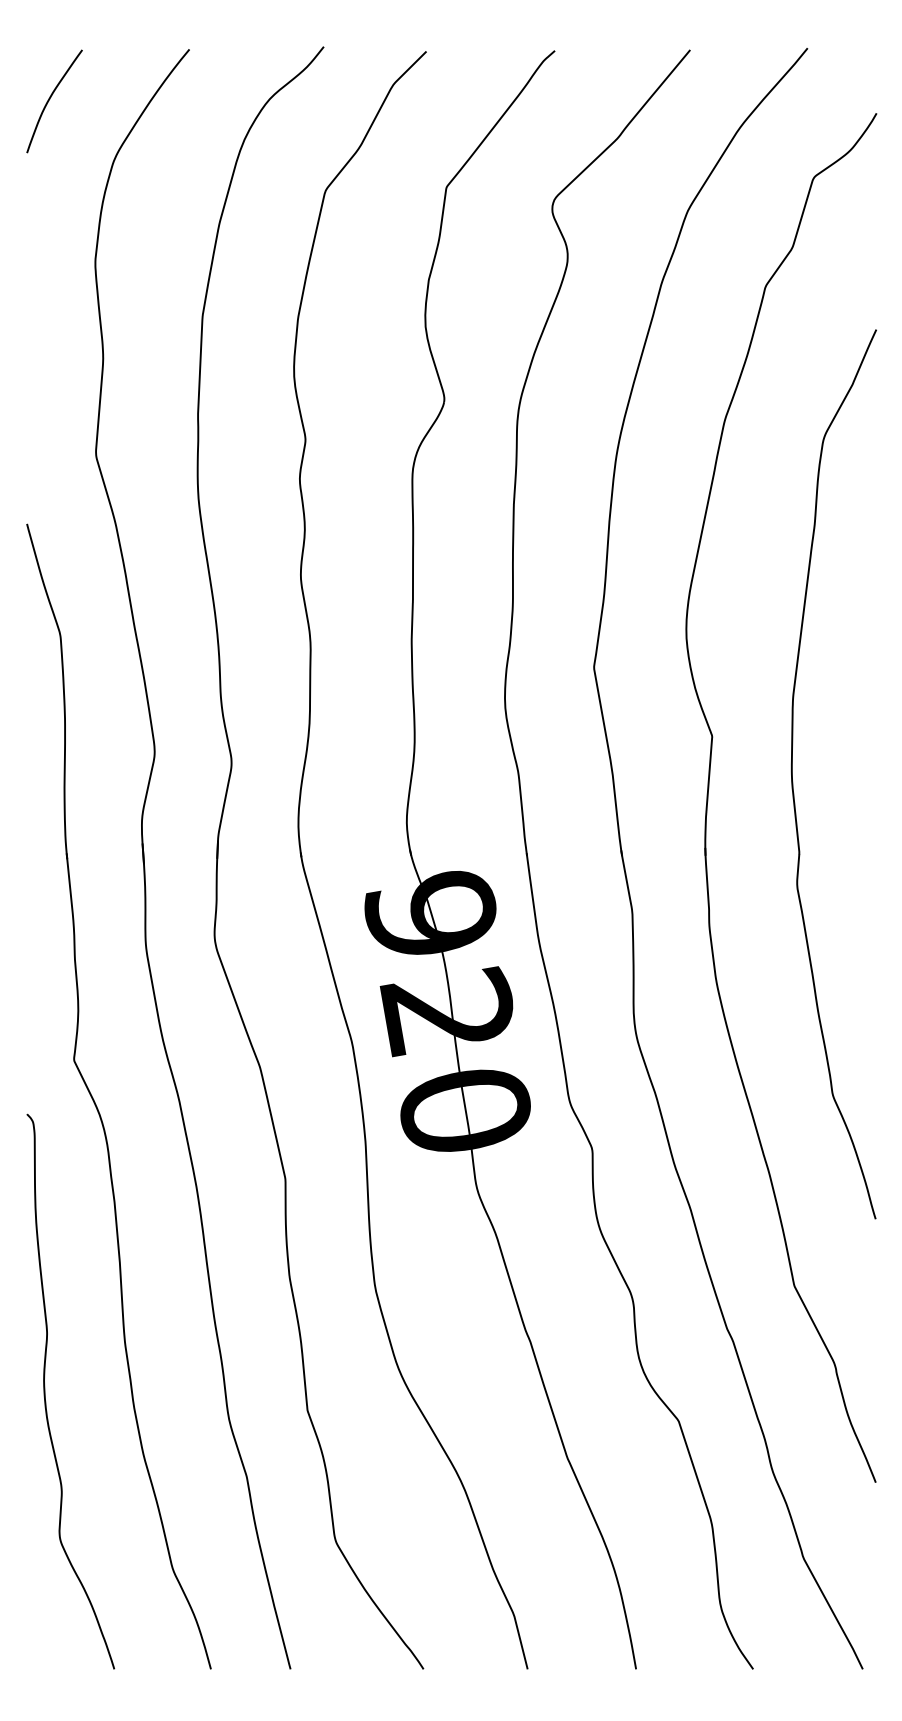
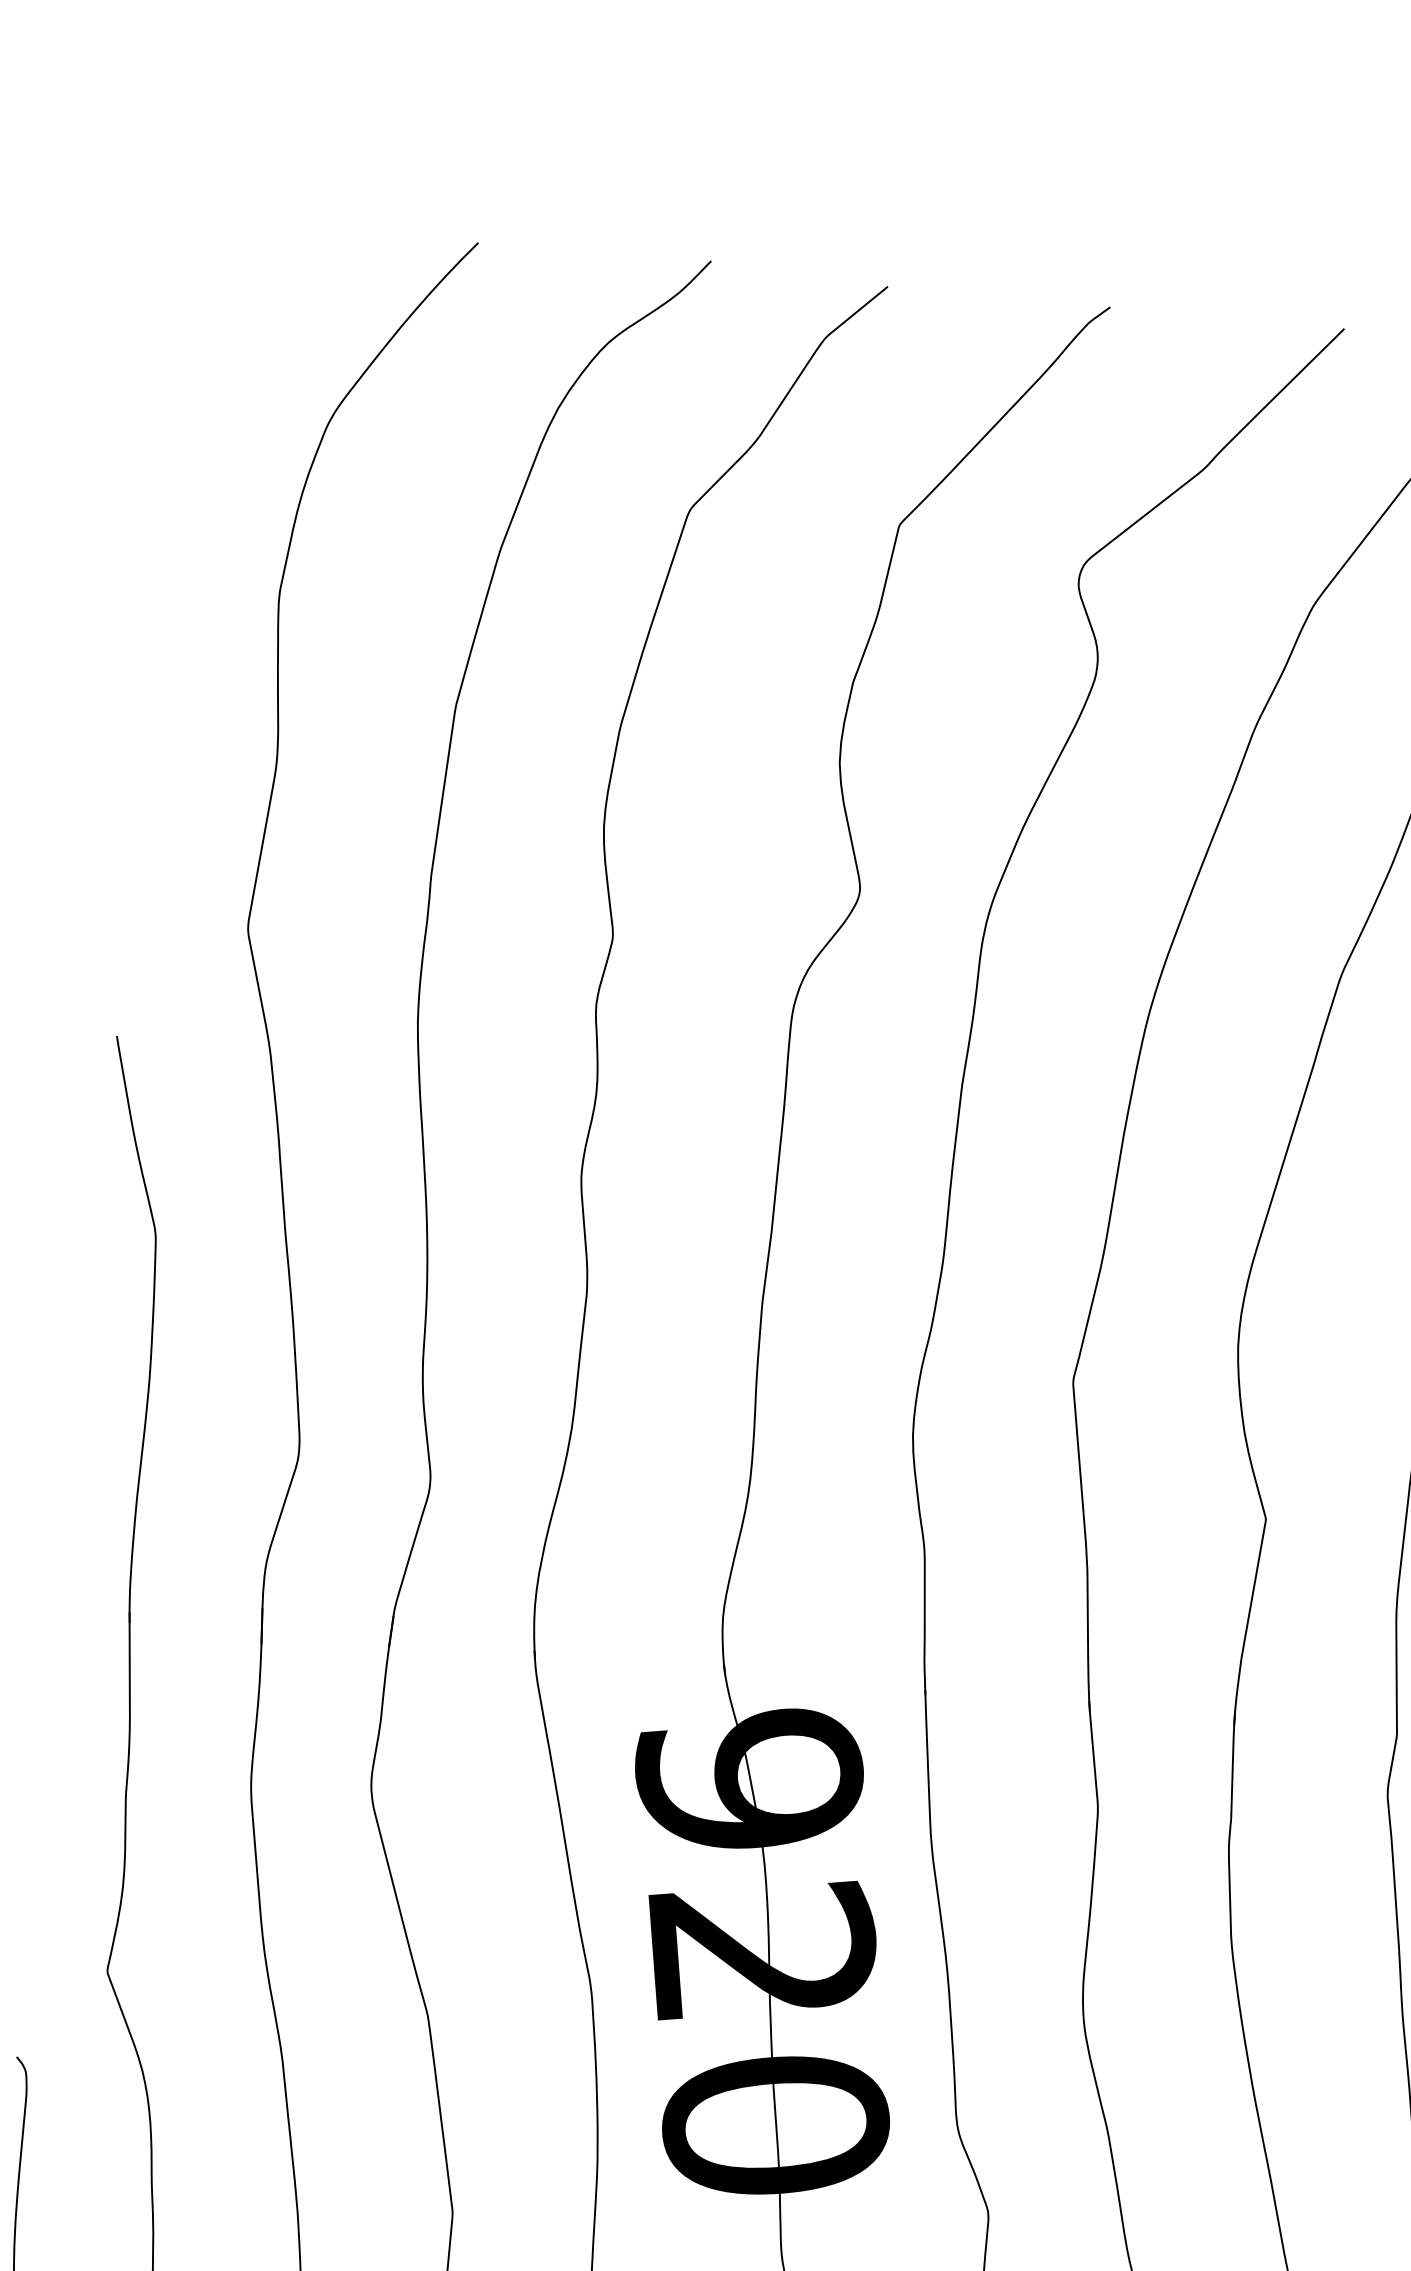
curve: (50, 99) -> (229, 305), removed

